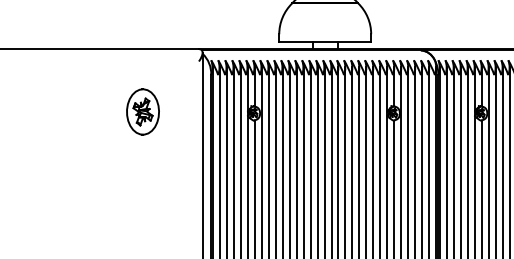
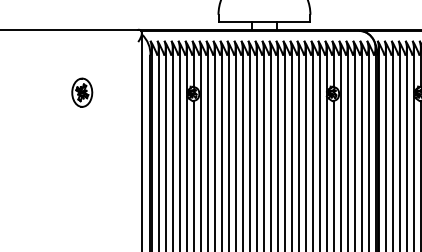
part: (142, 112) -> (81, 93), size x0.62

